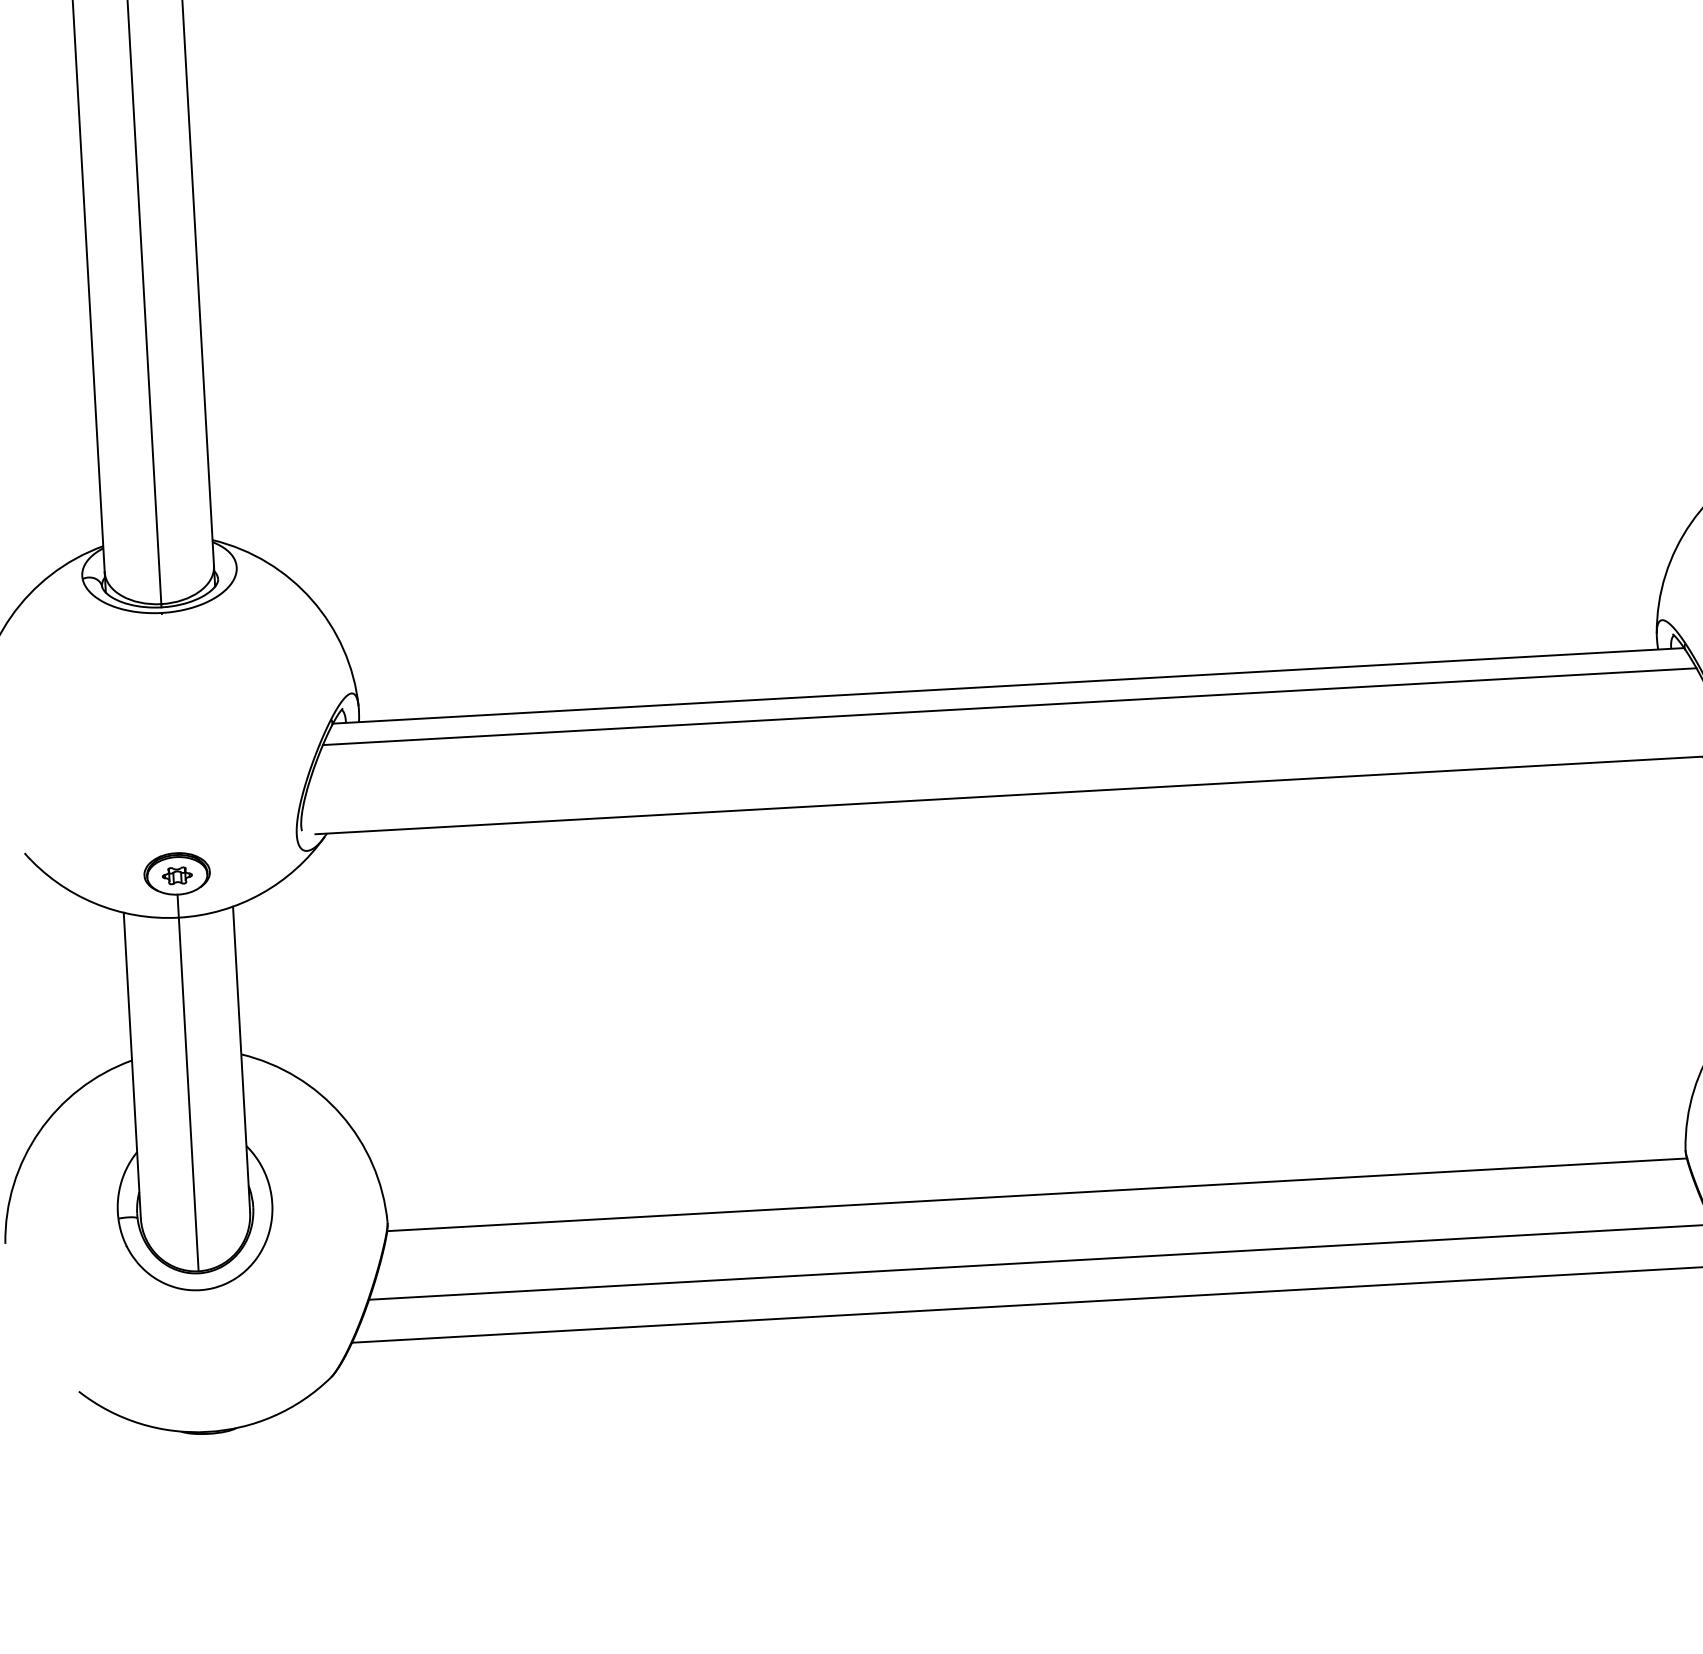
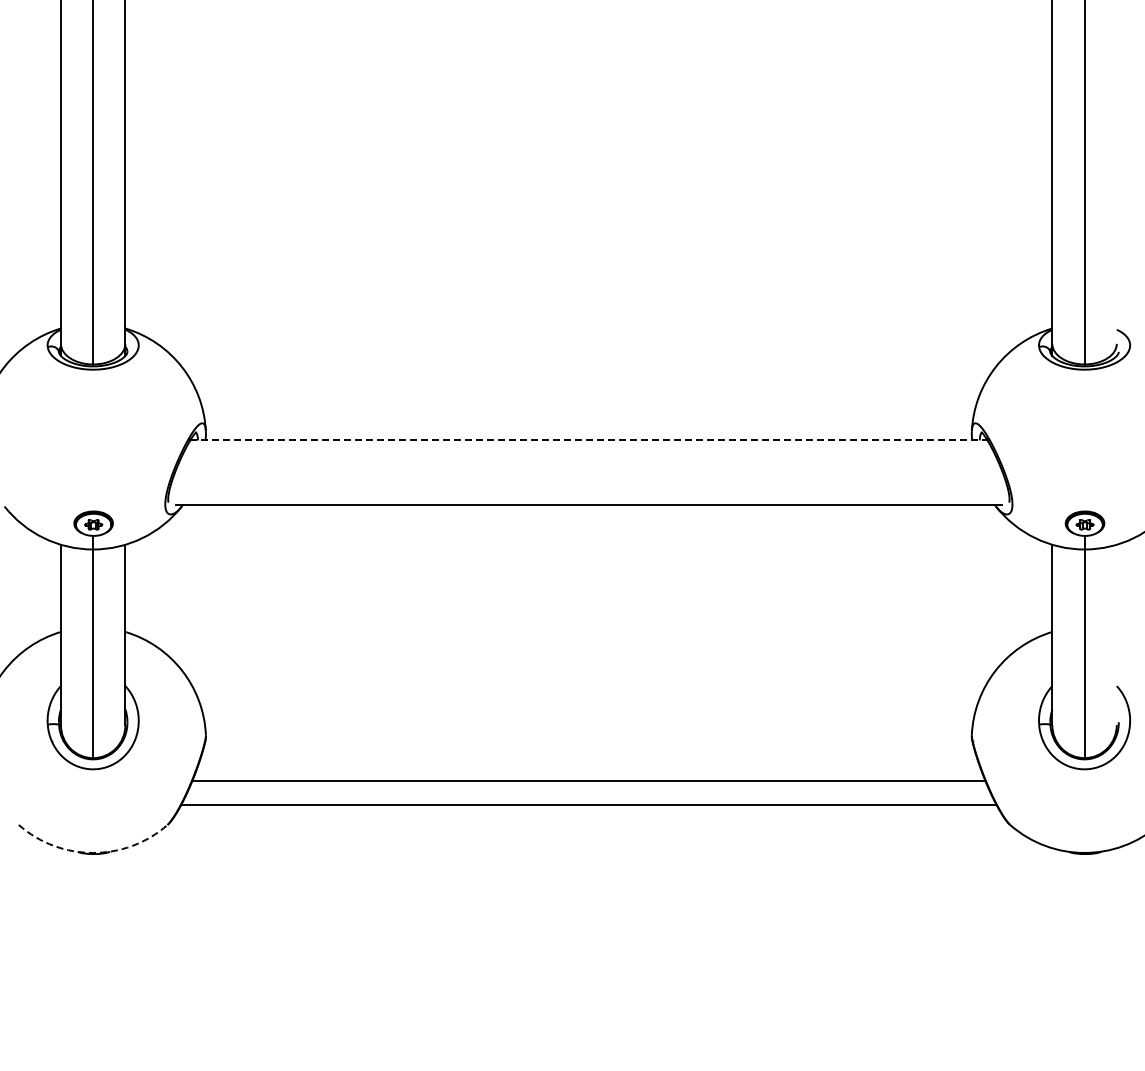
line: (1007, 686) -> (588, 440), solid -> dashed
line: (1009, 706) -> (588, 452), removed
line: (1036, 1194) -> (588, 740), removed
arc: (208, 1431) -> (93, 852), solid -> dashed

